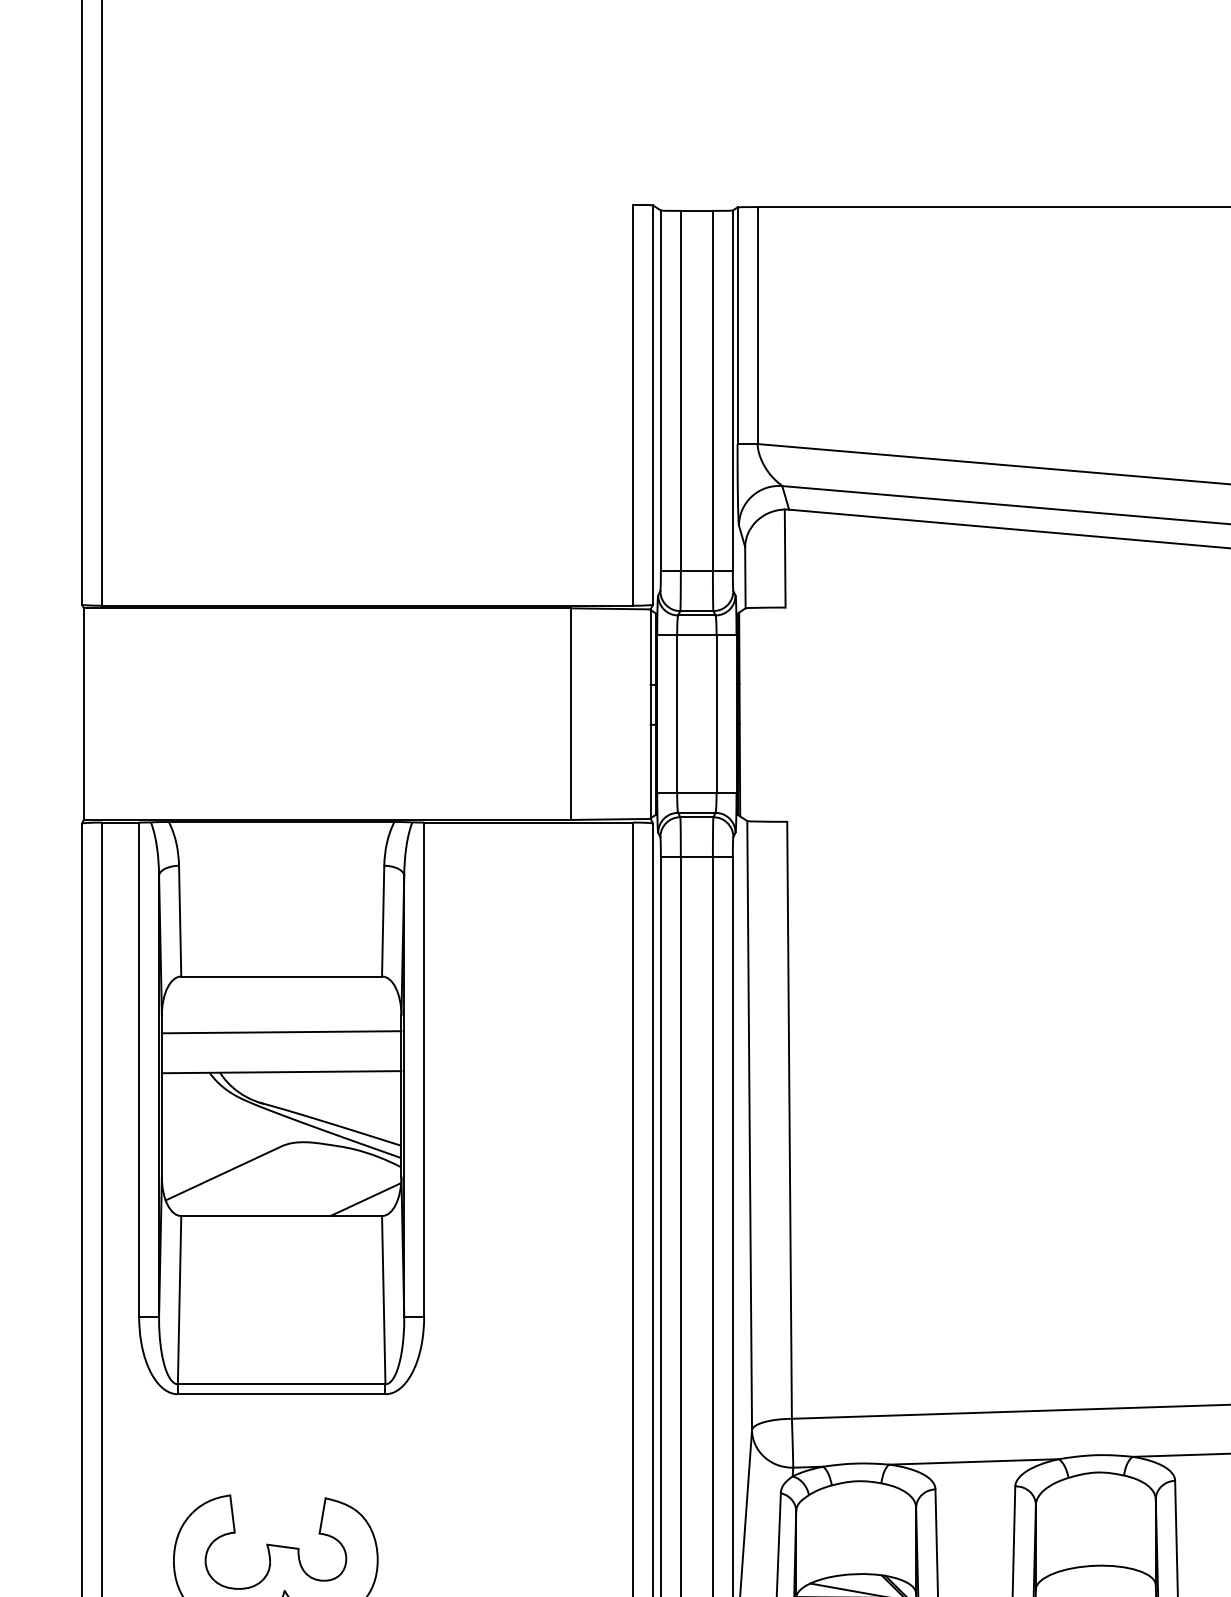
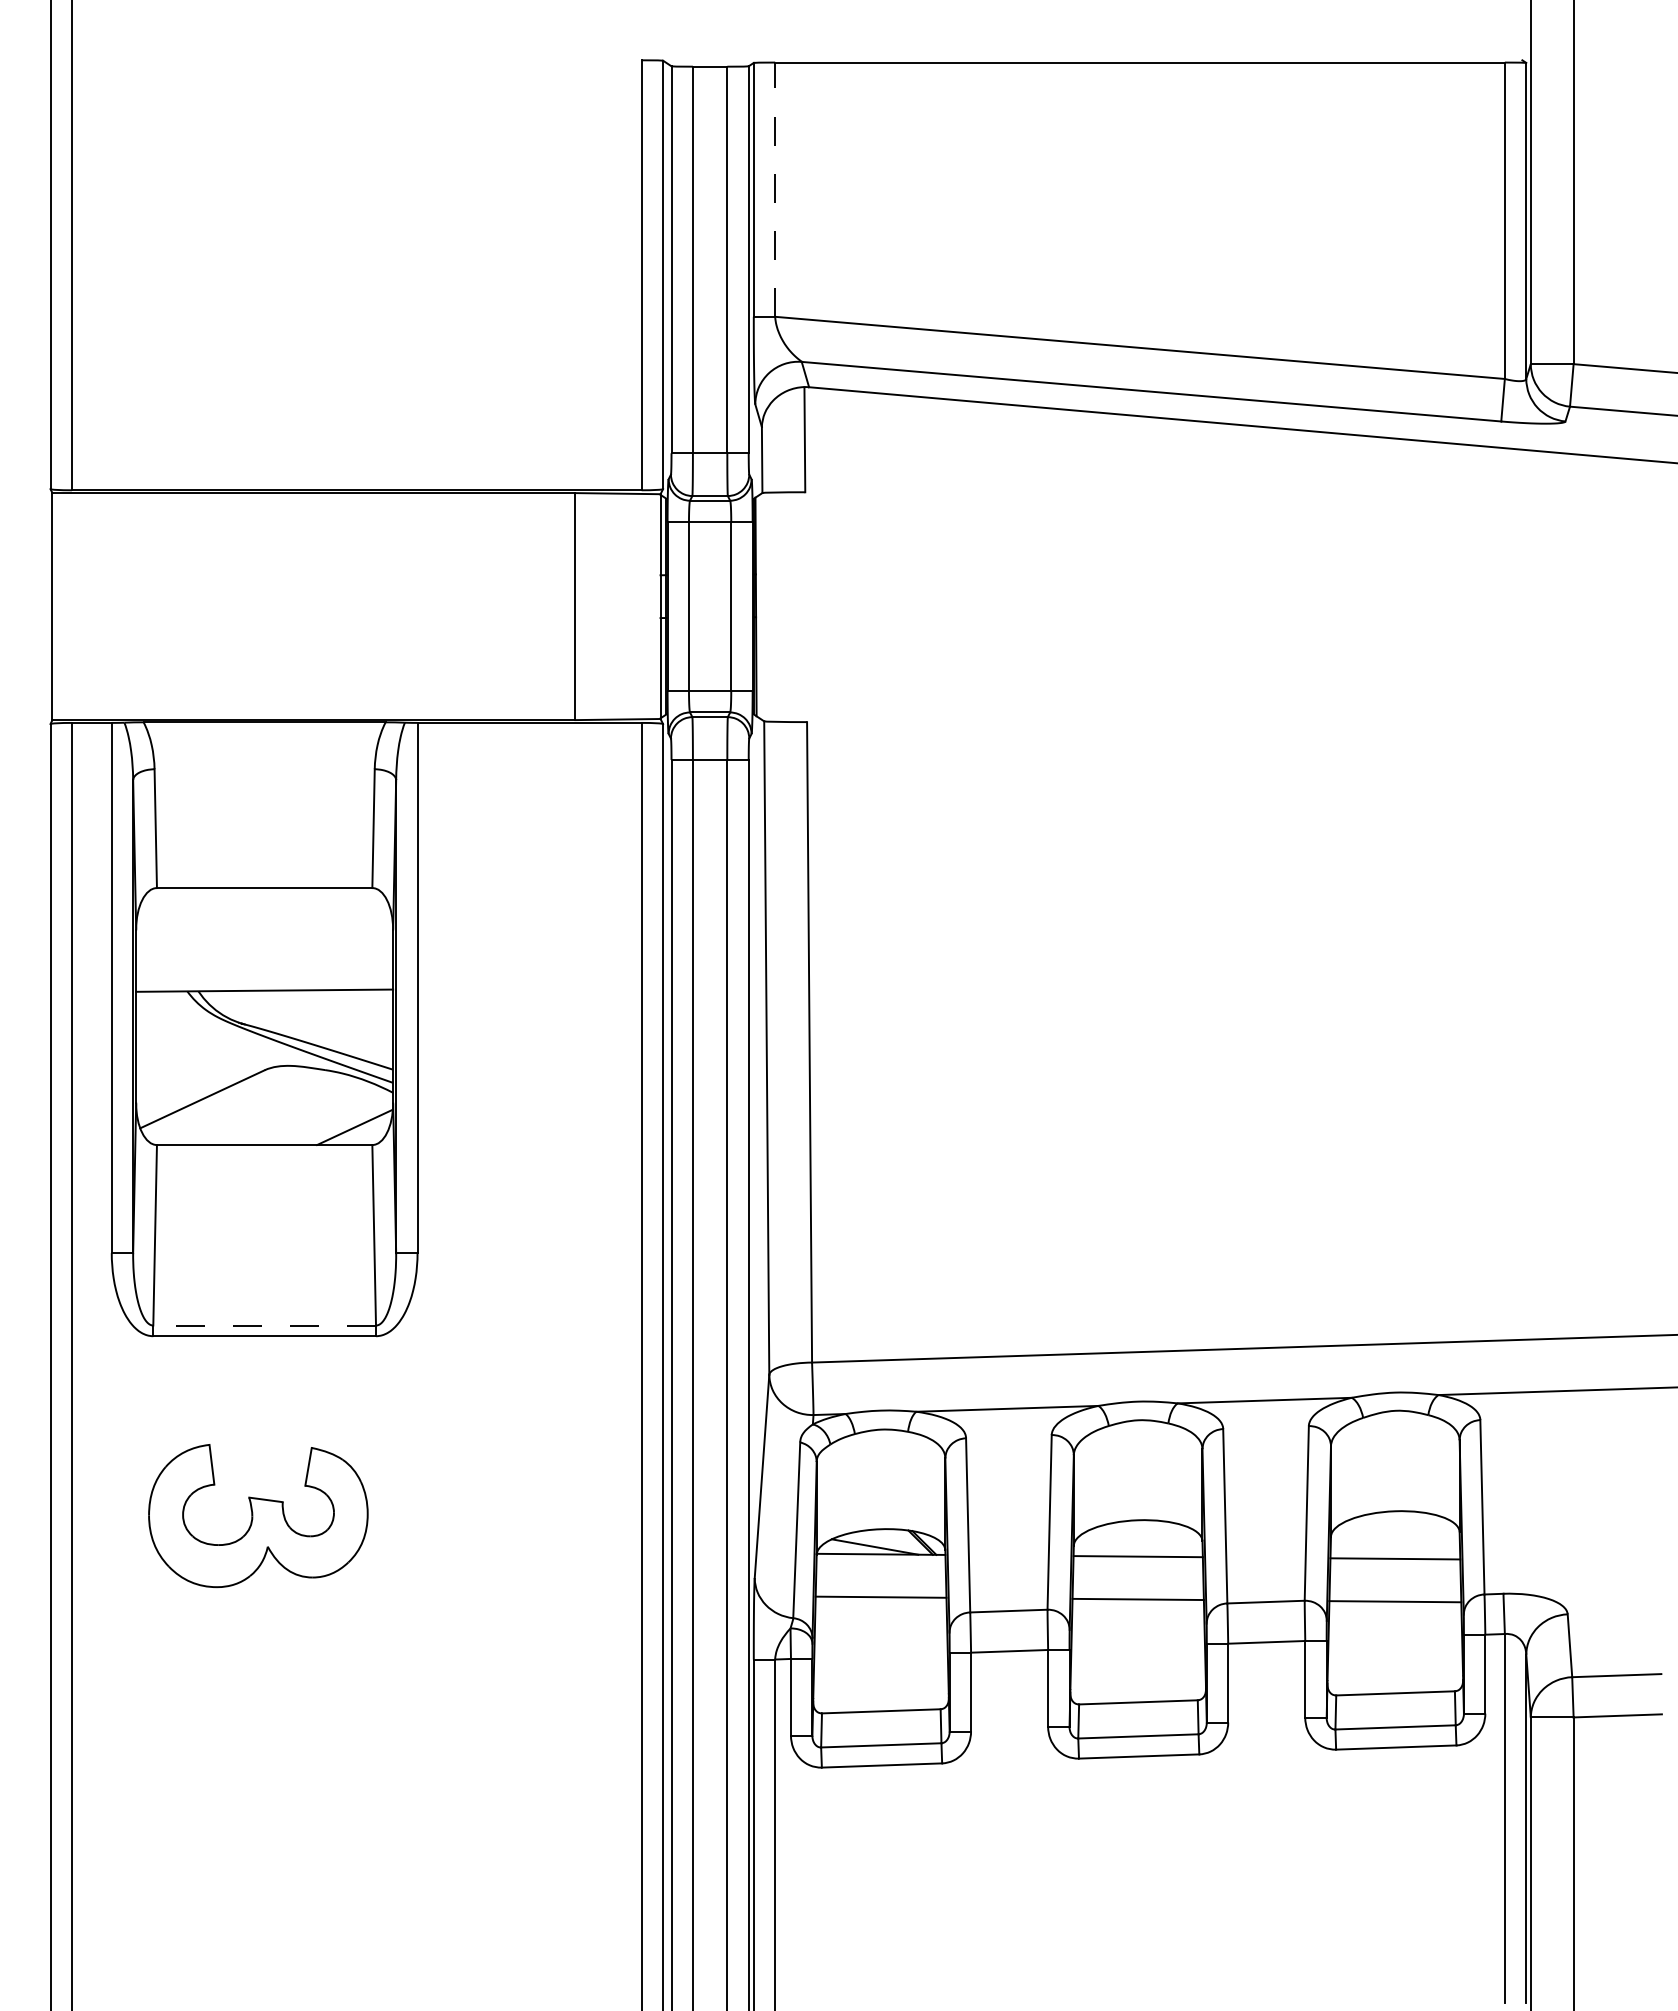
line: (757, 325) -> (775, 189), solid -> dashed
line: (281, 1031) -> (264, 947), removed
line: (281, 1384) -> (264, 1325), solid -> dashed

